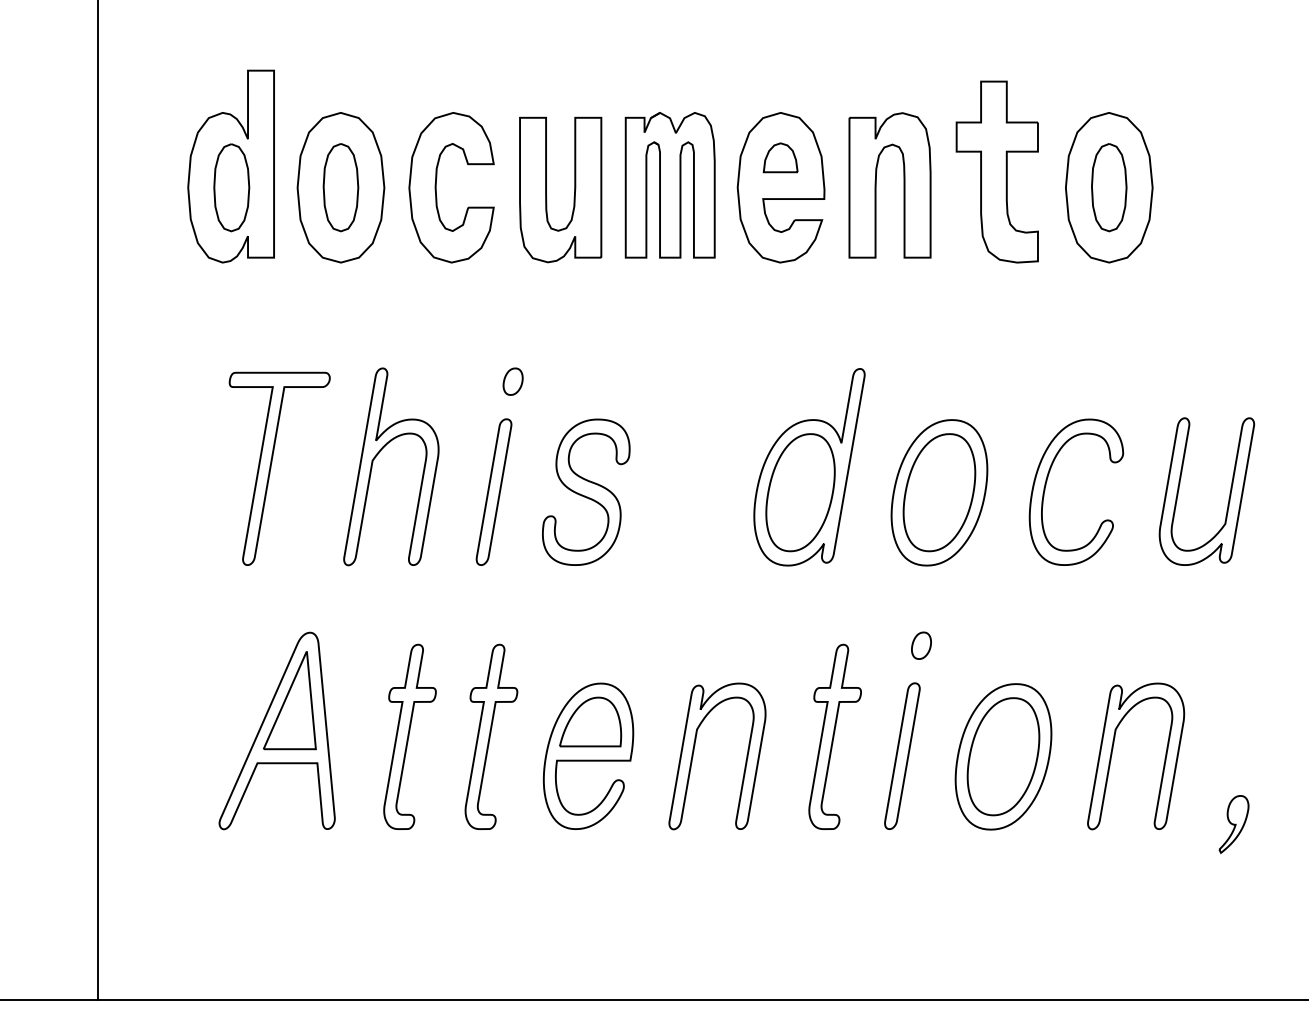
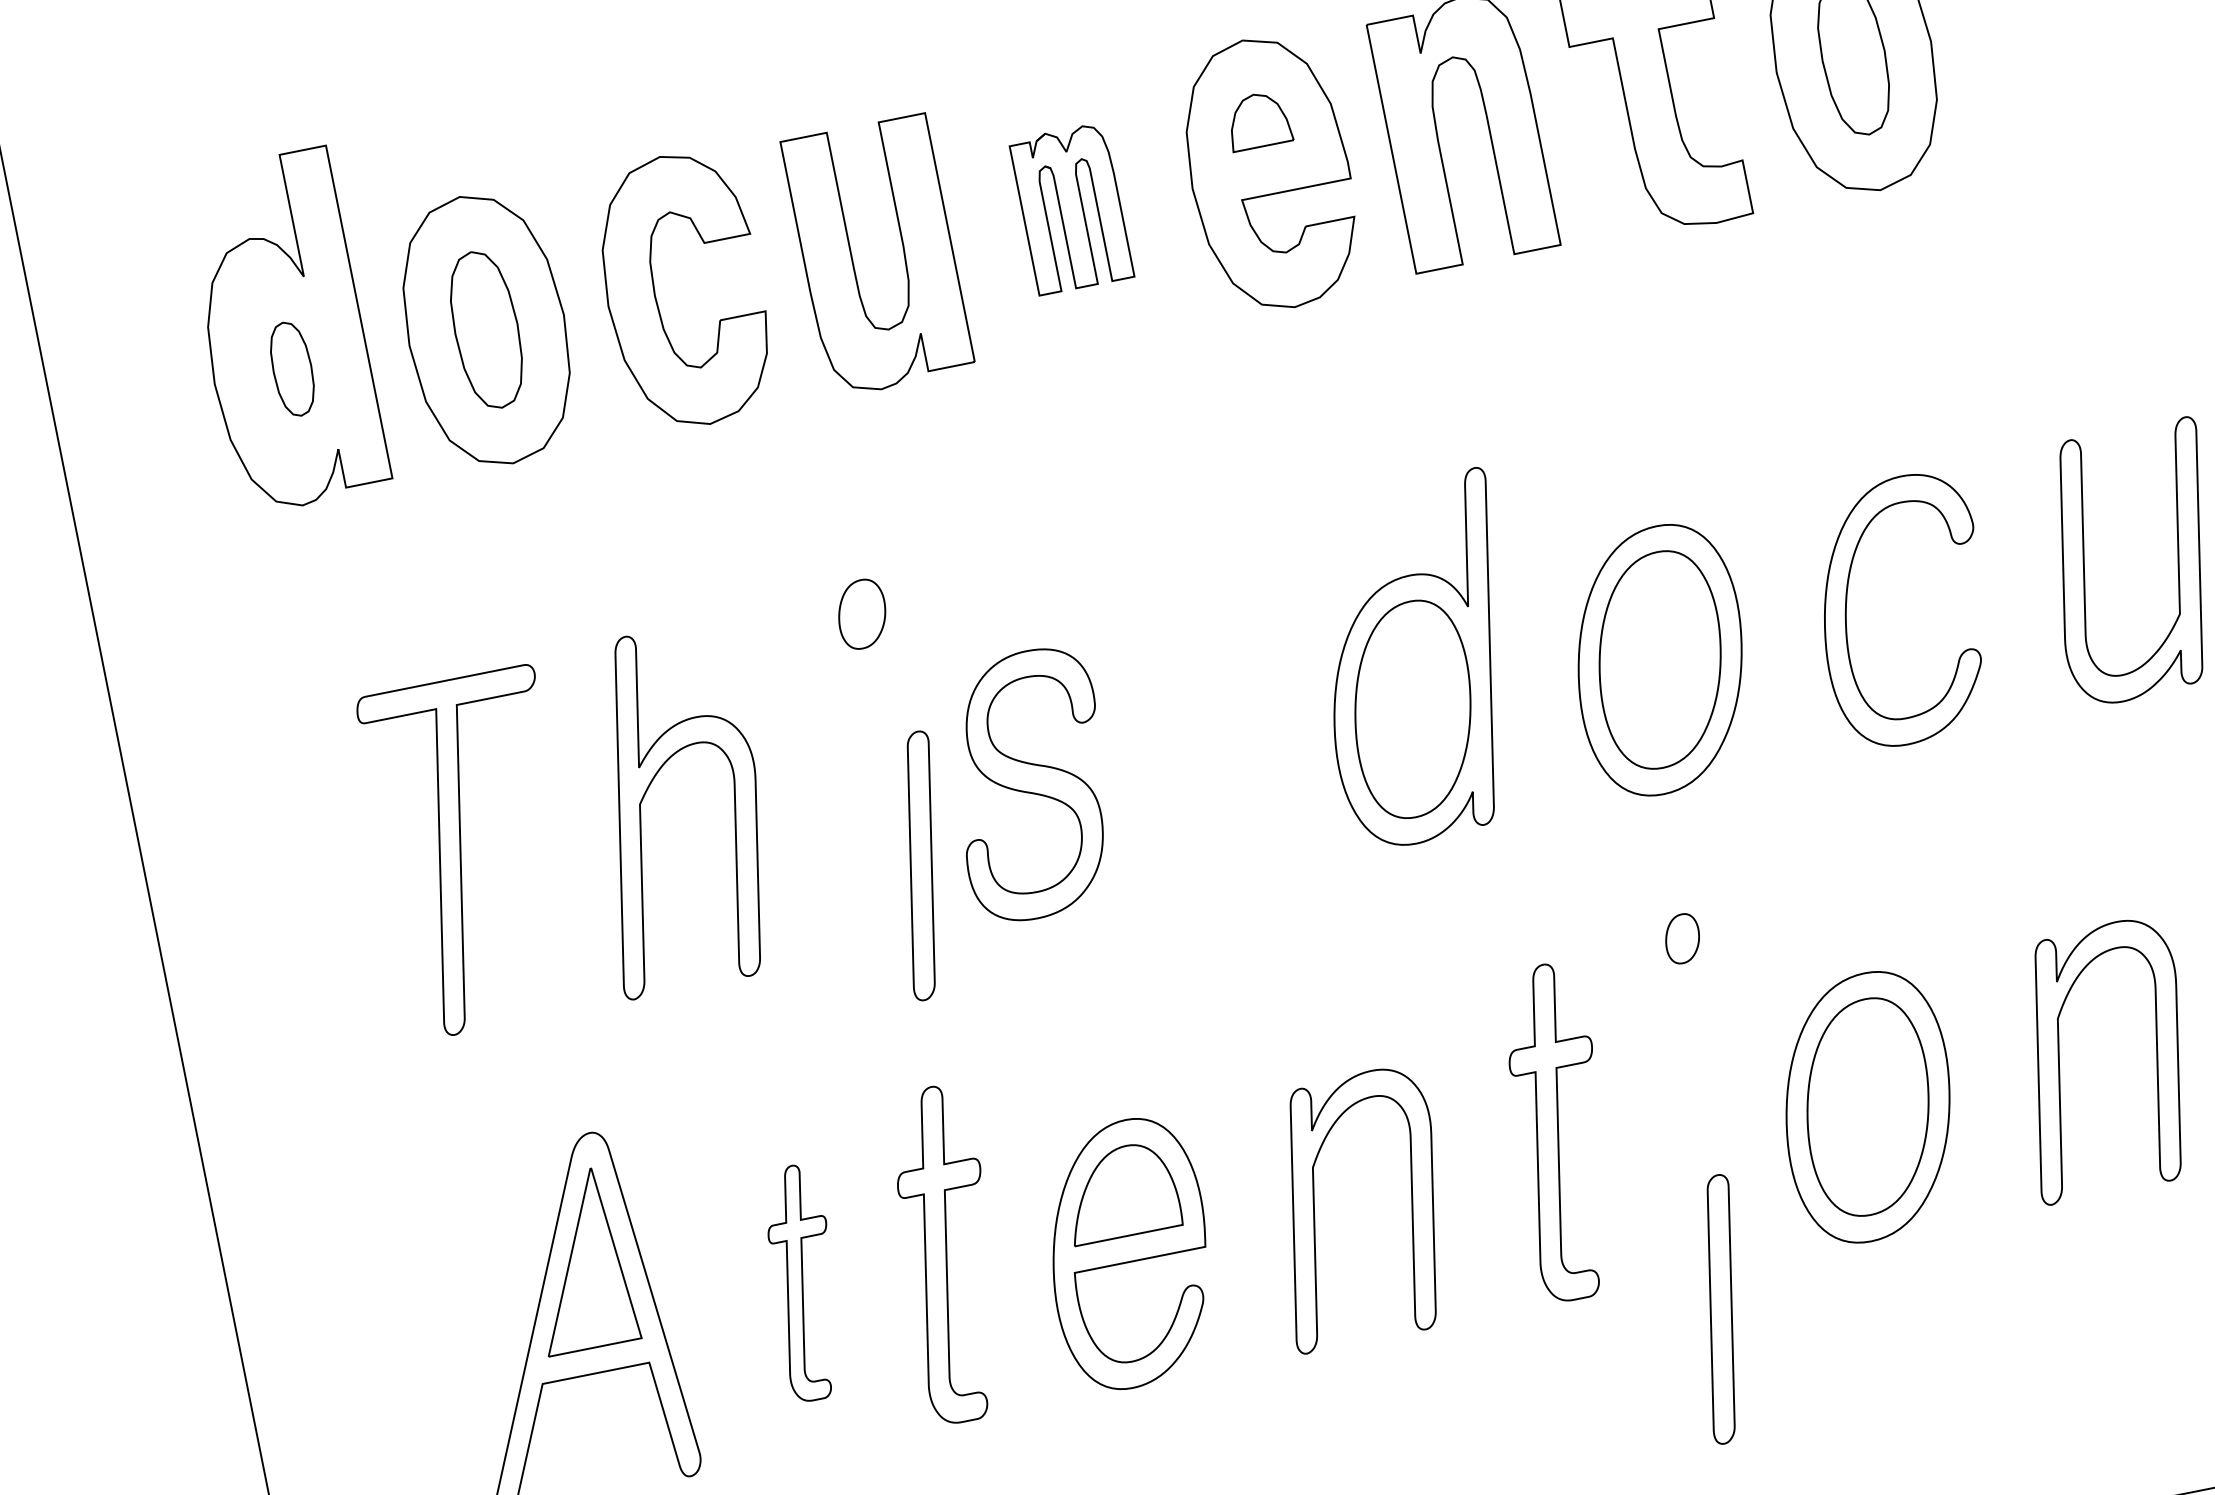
part: (669, 185) -> (1070, 209), size x0.6
part: (231, 187) -> (291, 368), size x0.6
part: (512, 381) -> (860, 613), size x1.4
part: (493, 491) -> (920, 864), moved
part: (409, 736) -> (803, 1282), size x0.7
part: (902, 755) -> (1721, 1308), moved

